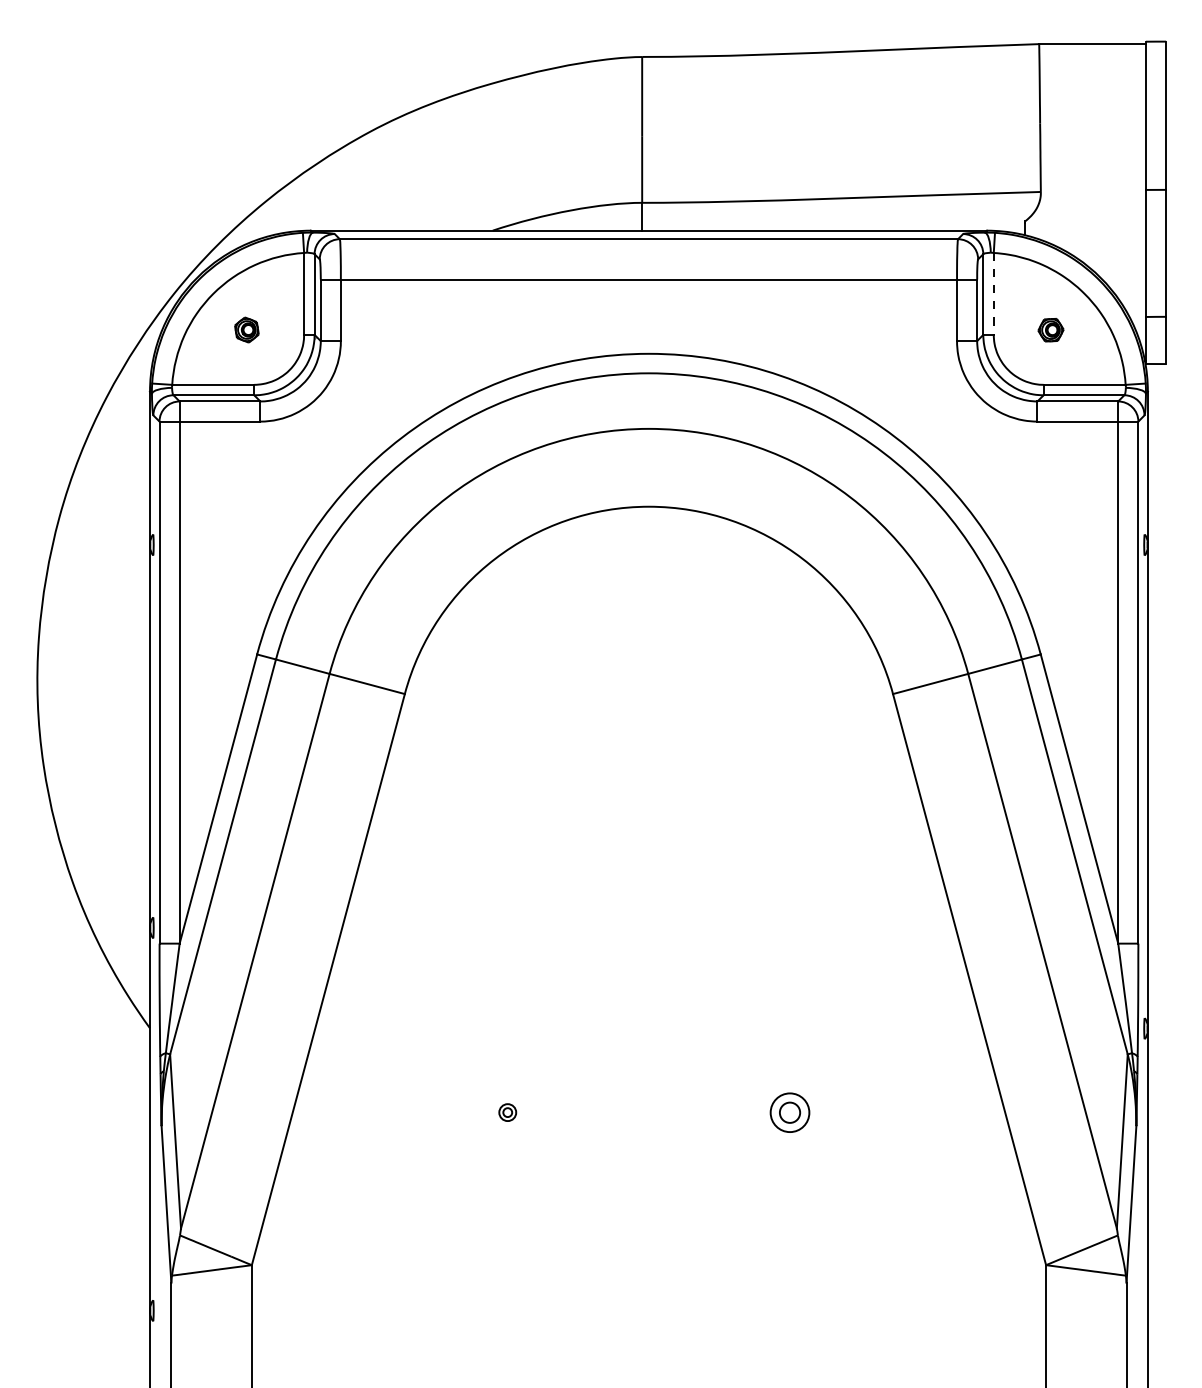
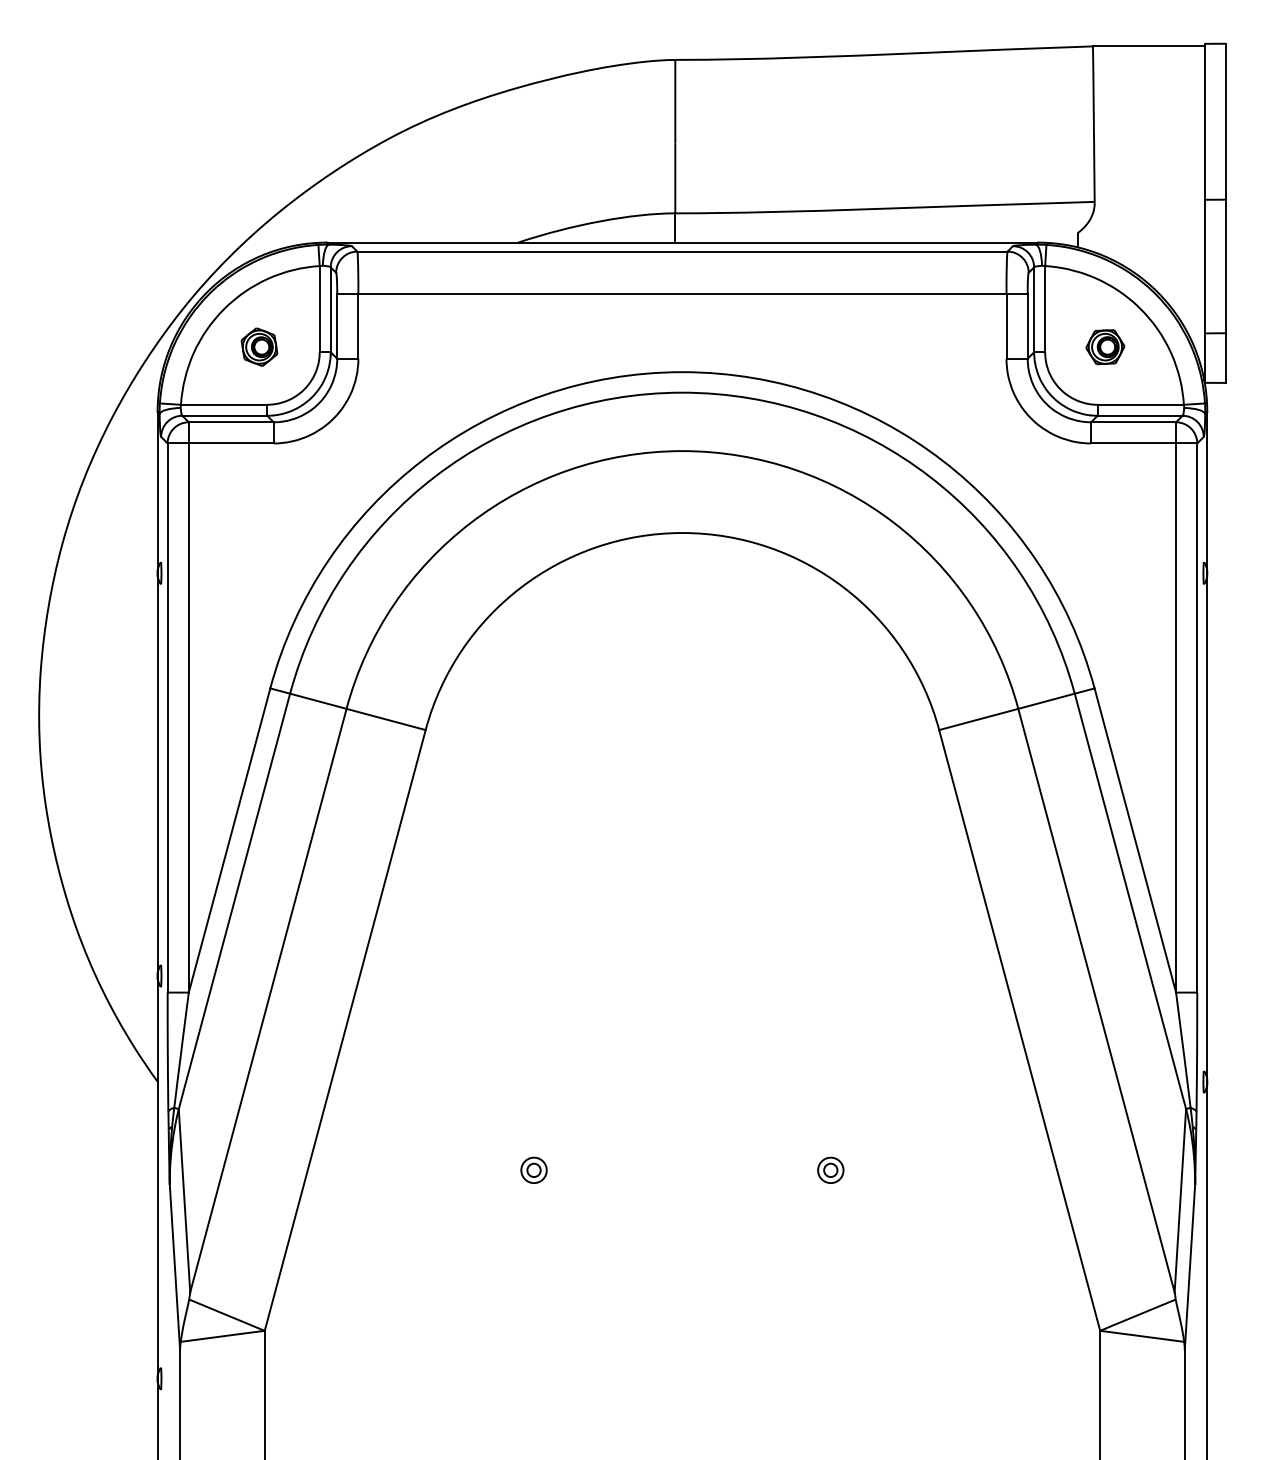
line: (993, 293) -> (1044, 308), dashed -> solid
part: (246, 329) -> (259, 346), size x1.43
part: (1050, 330) -> (1104, 347), size x1.43
part: (507, 1112) -> (533, 1170), size x1.43
part: (789, 1112) -> (830, 1170), size x0.62

